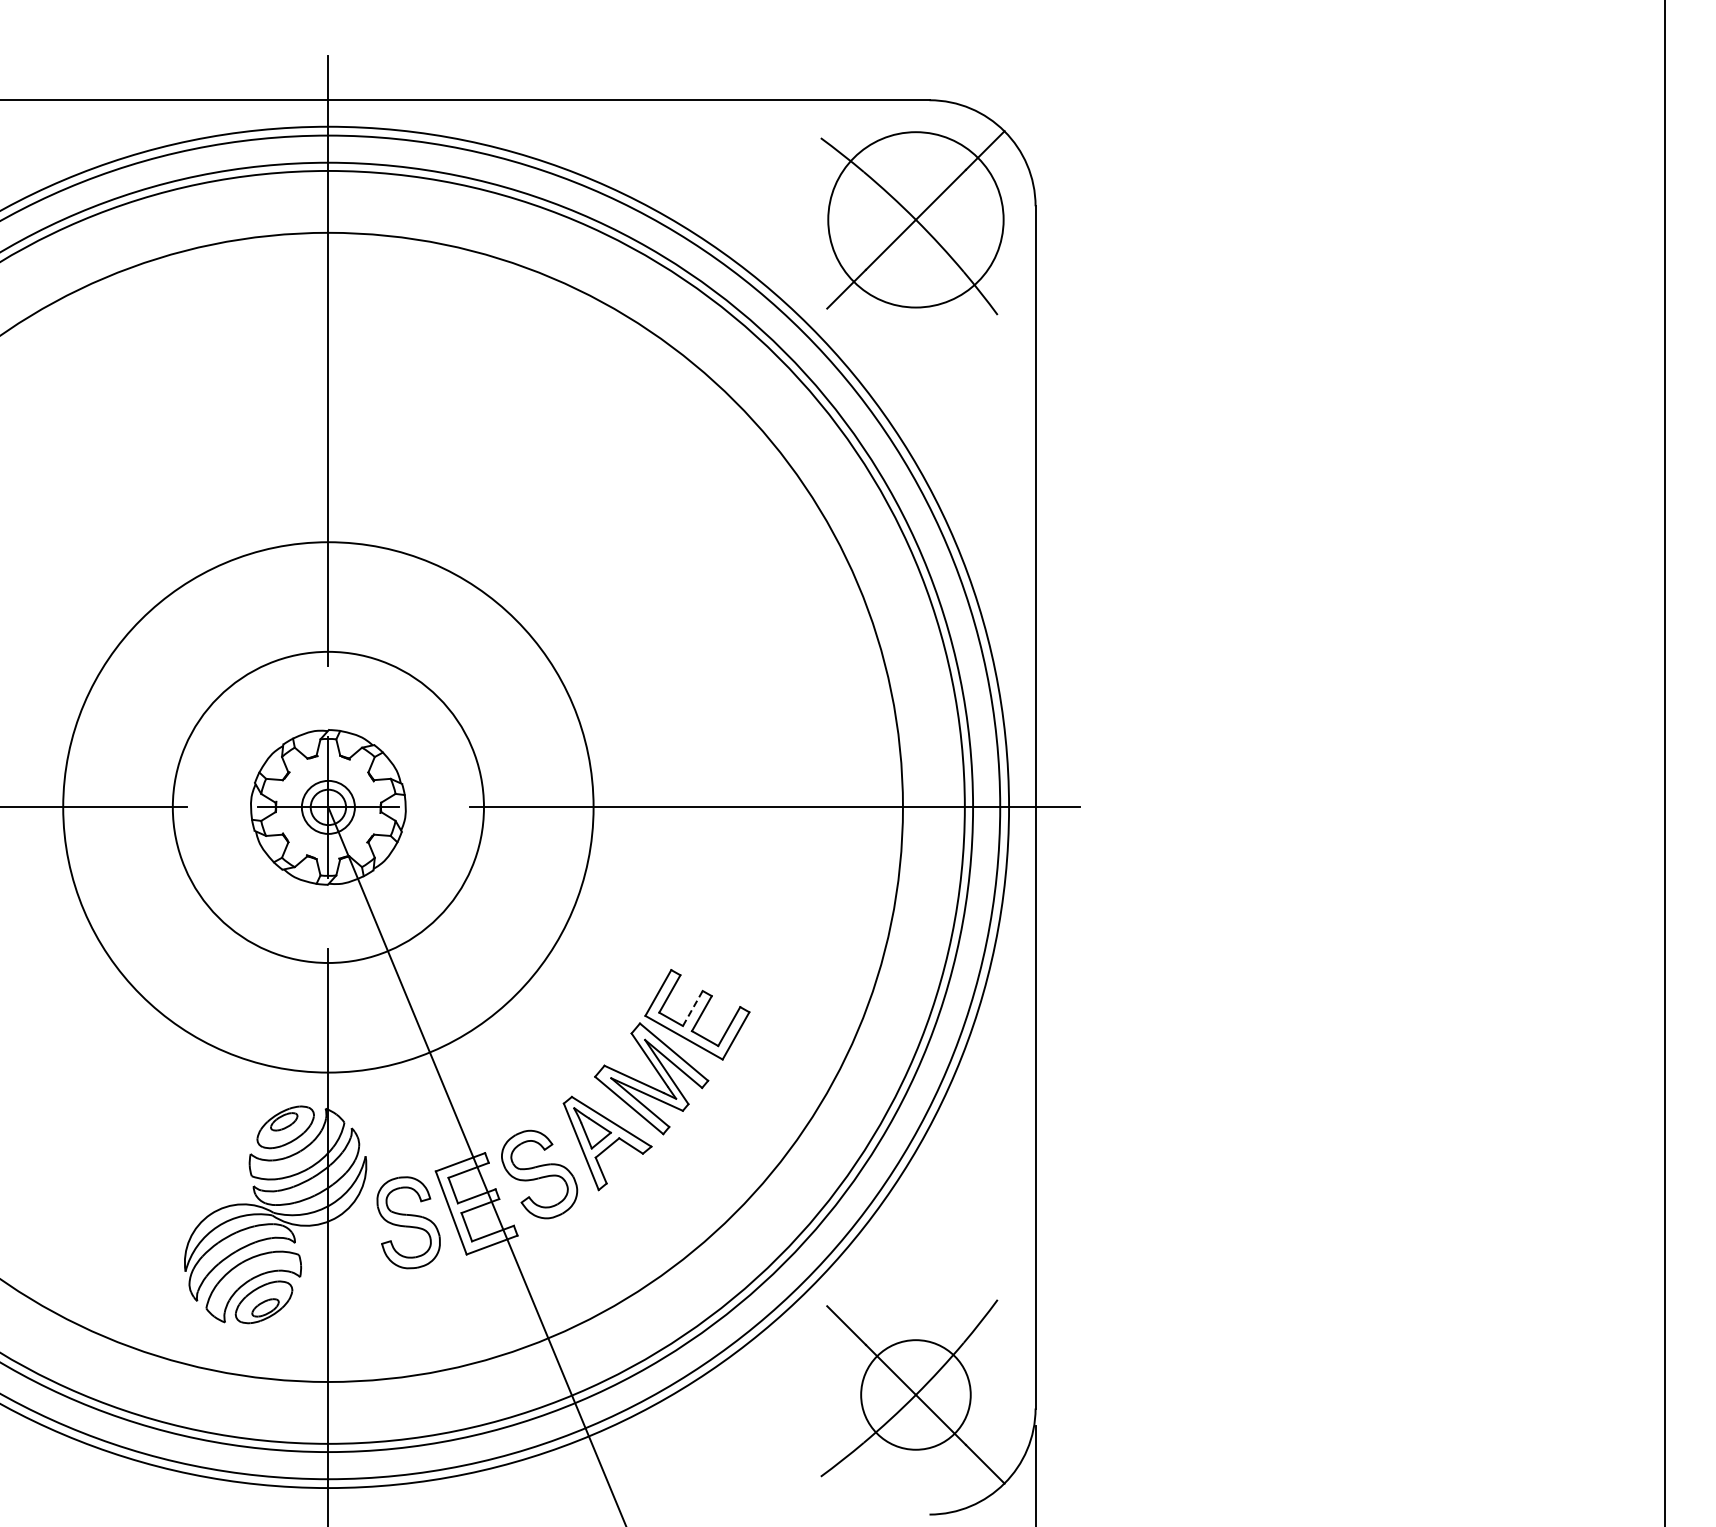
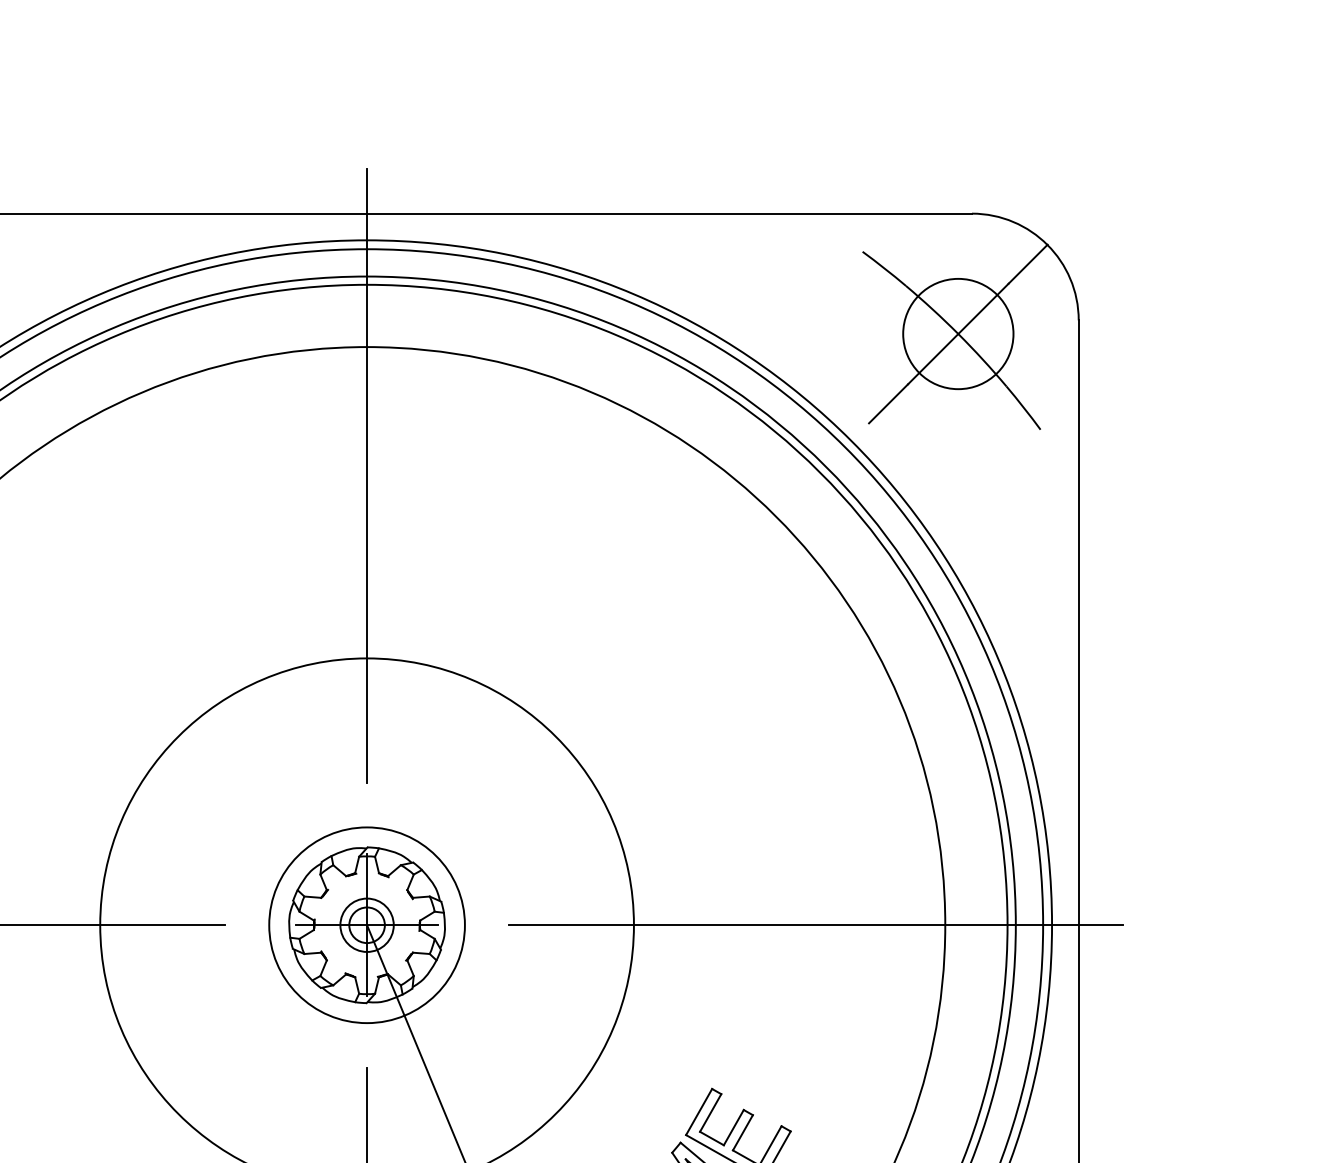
circle: (915, 219) -> (957, 333), size x0.62
circle: (328, 807) -> (367, 925), size x0.62
line: (693, 1008) -> (734, 1127), dashed -> solid

